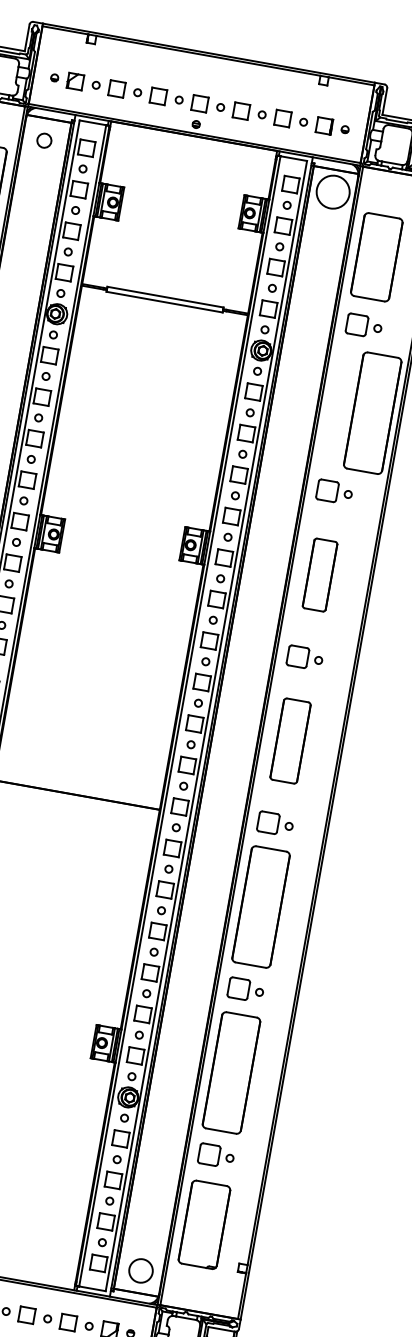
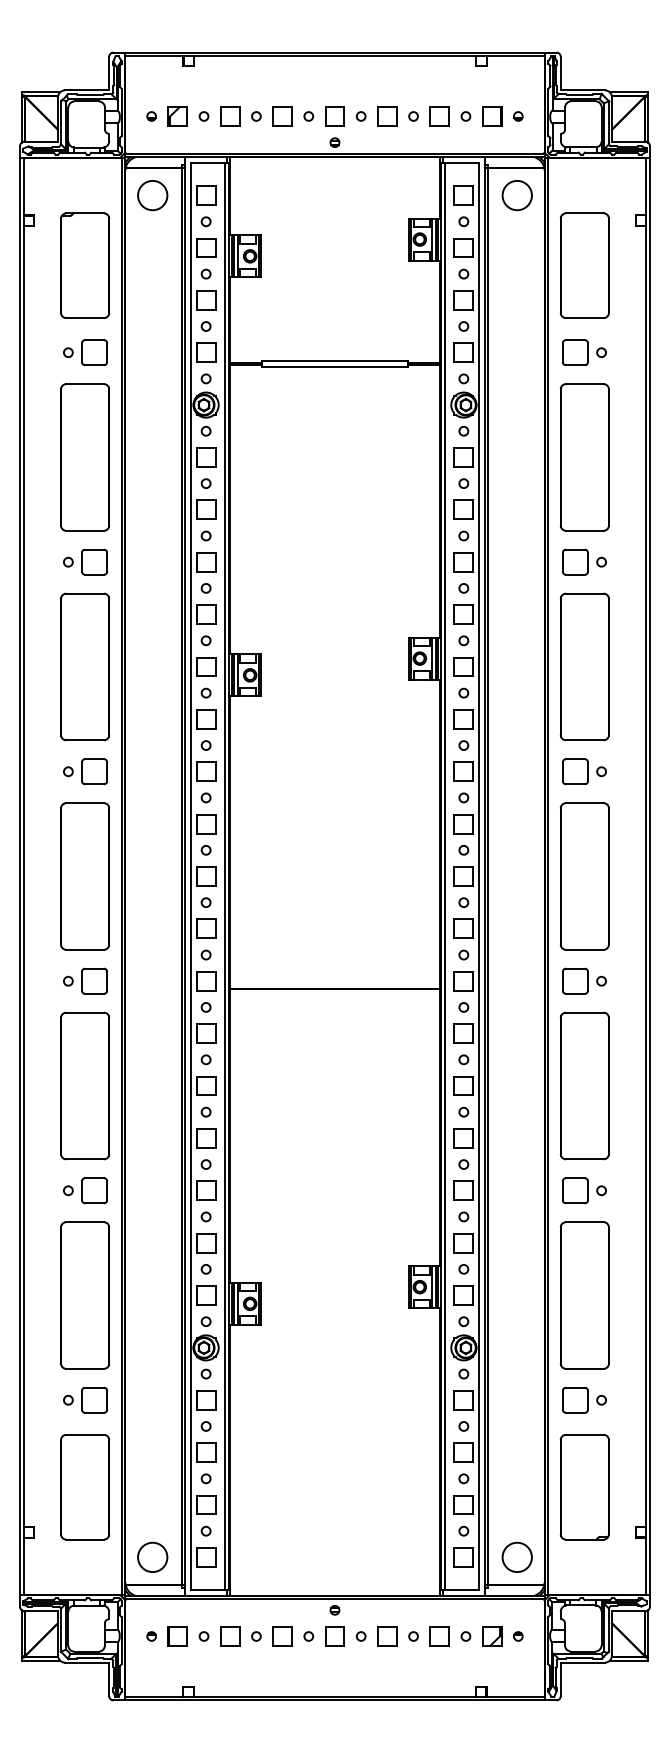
circle: (44, 140) -> (152, 195), size x1.67
circle: (332, 192) -> (516, 195), size x0.71
part: (372, 413) -> (584, 457), moved
part: (319, 574) -> (584, 666), size x1.67
part: (290, 741) -> (584, 876), size x1.43

